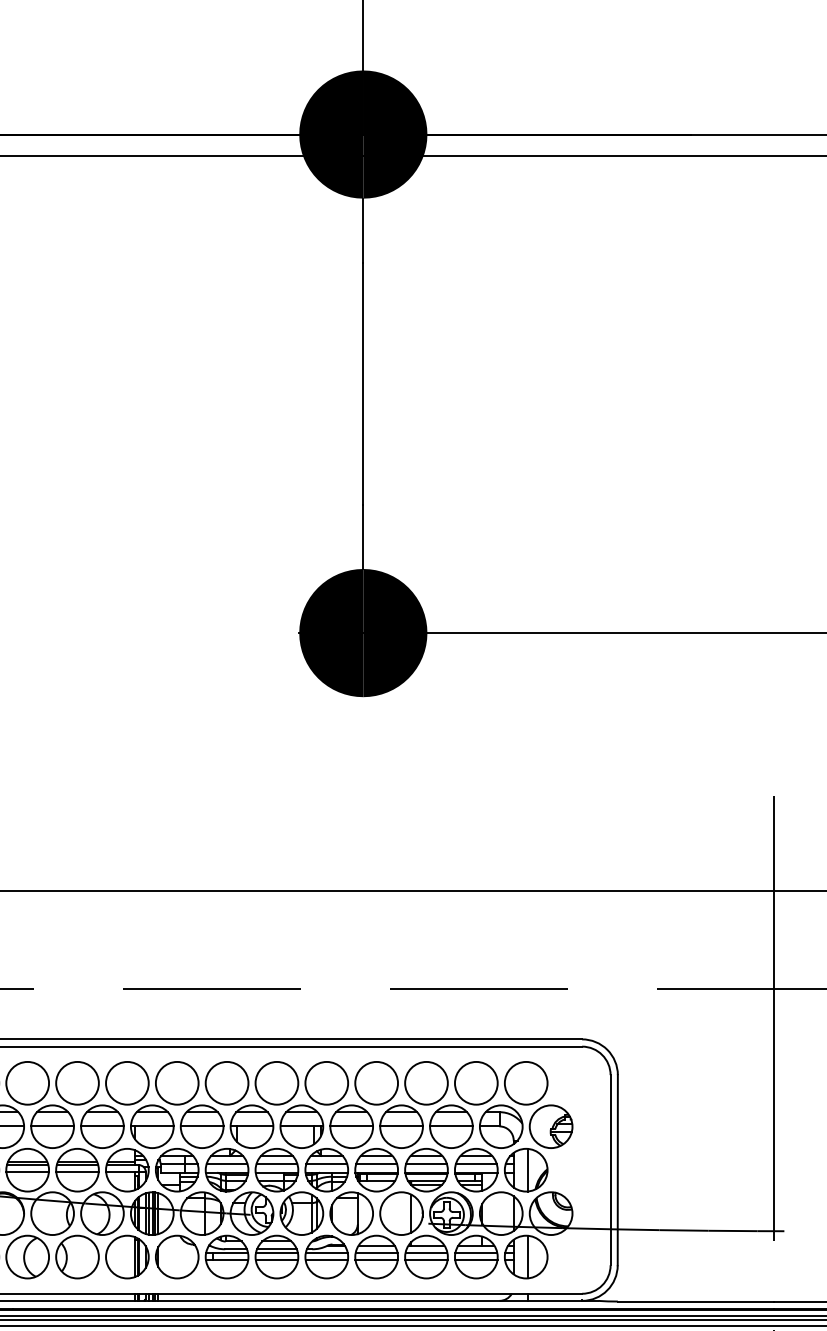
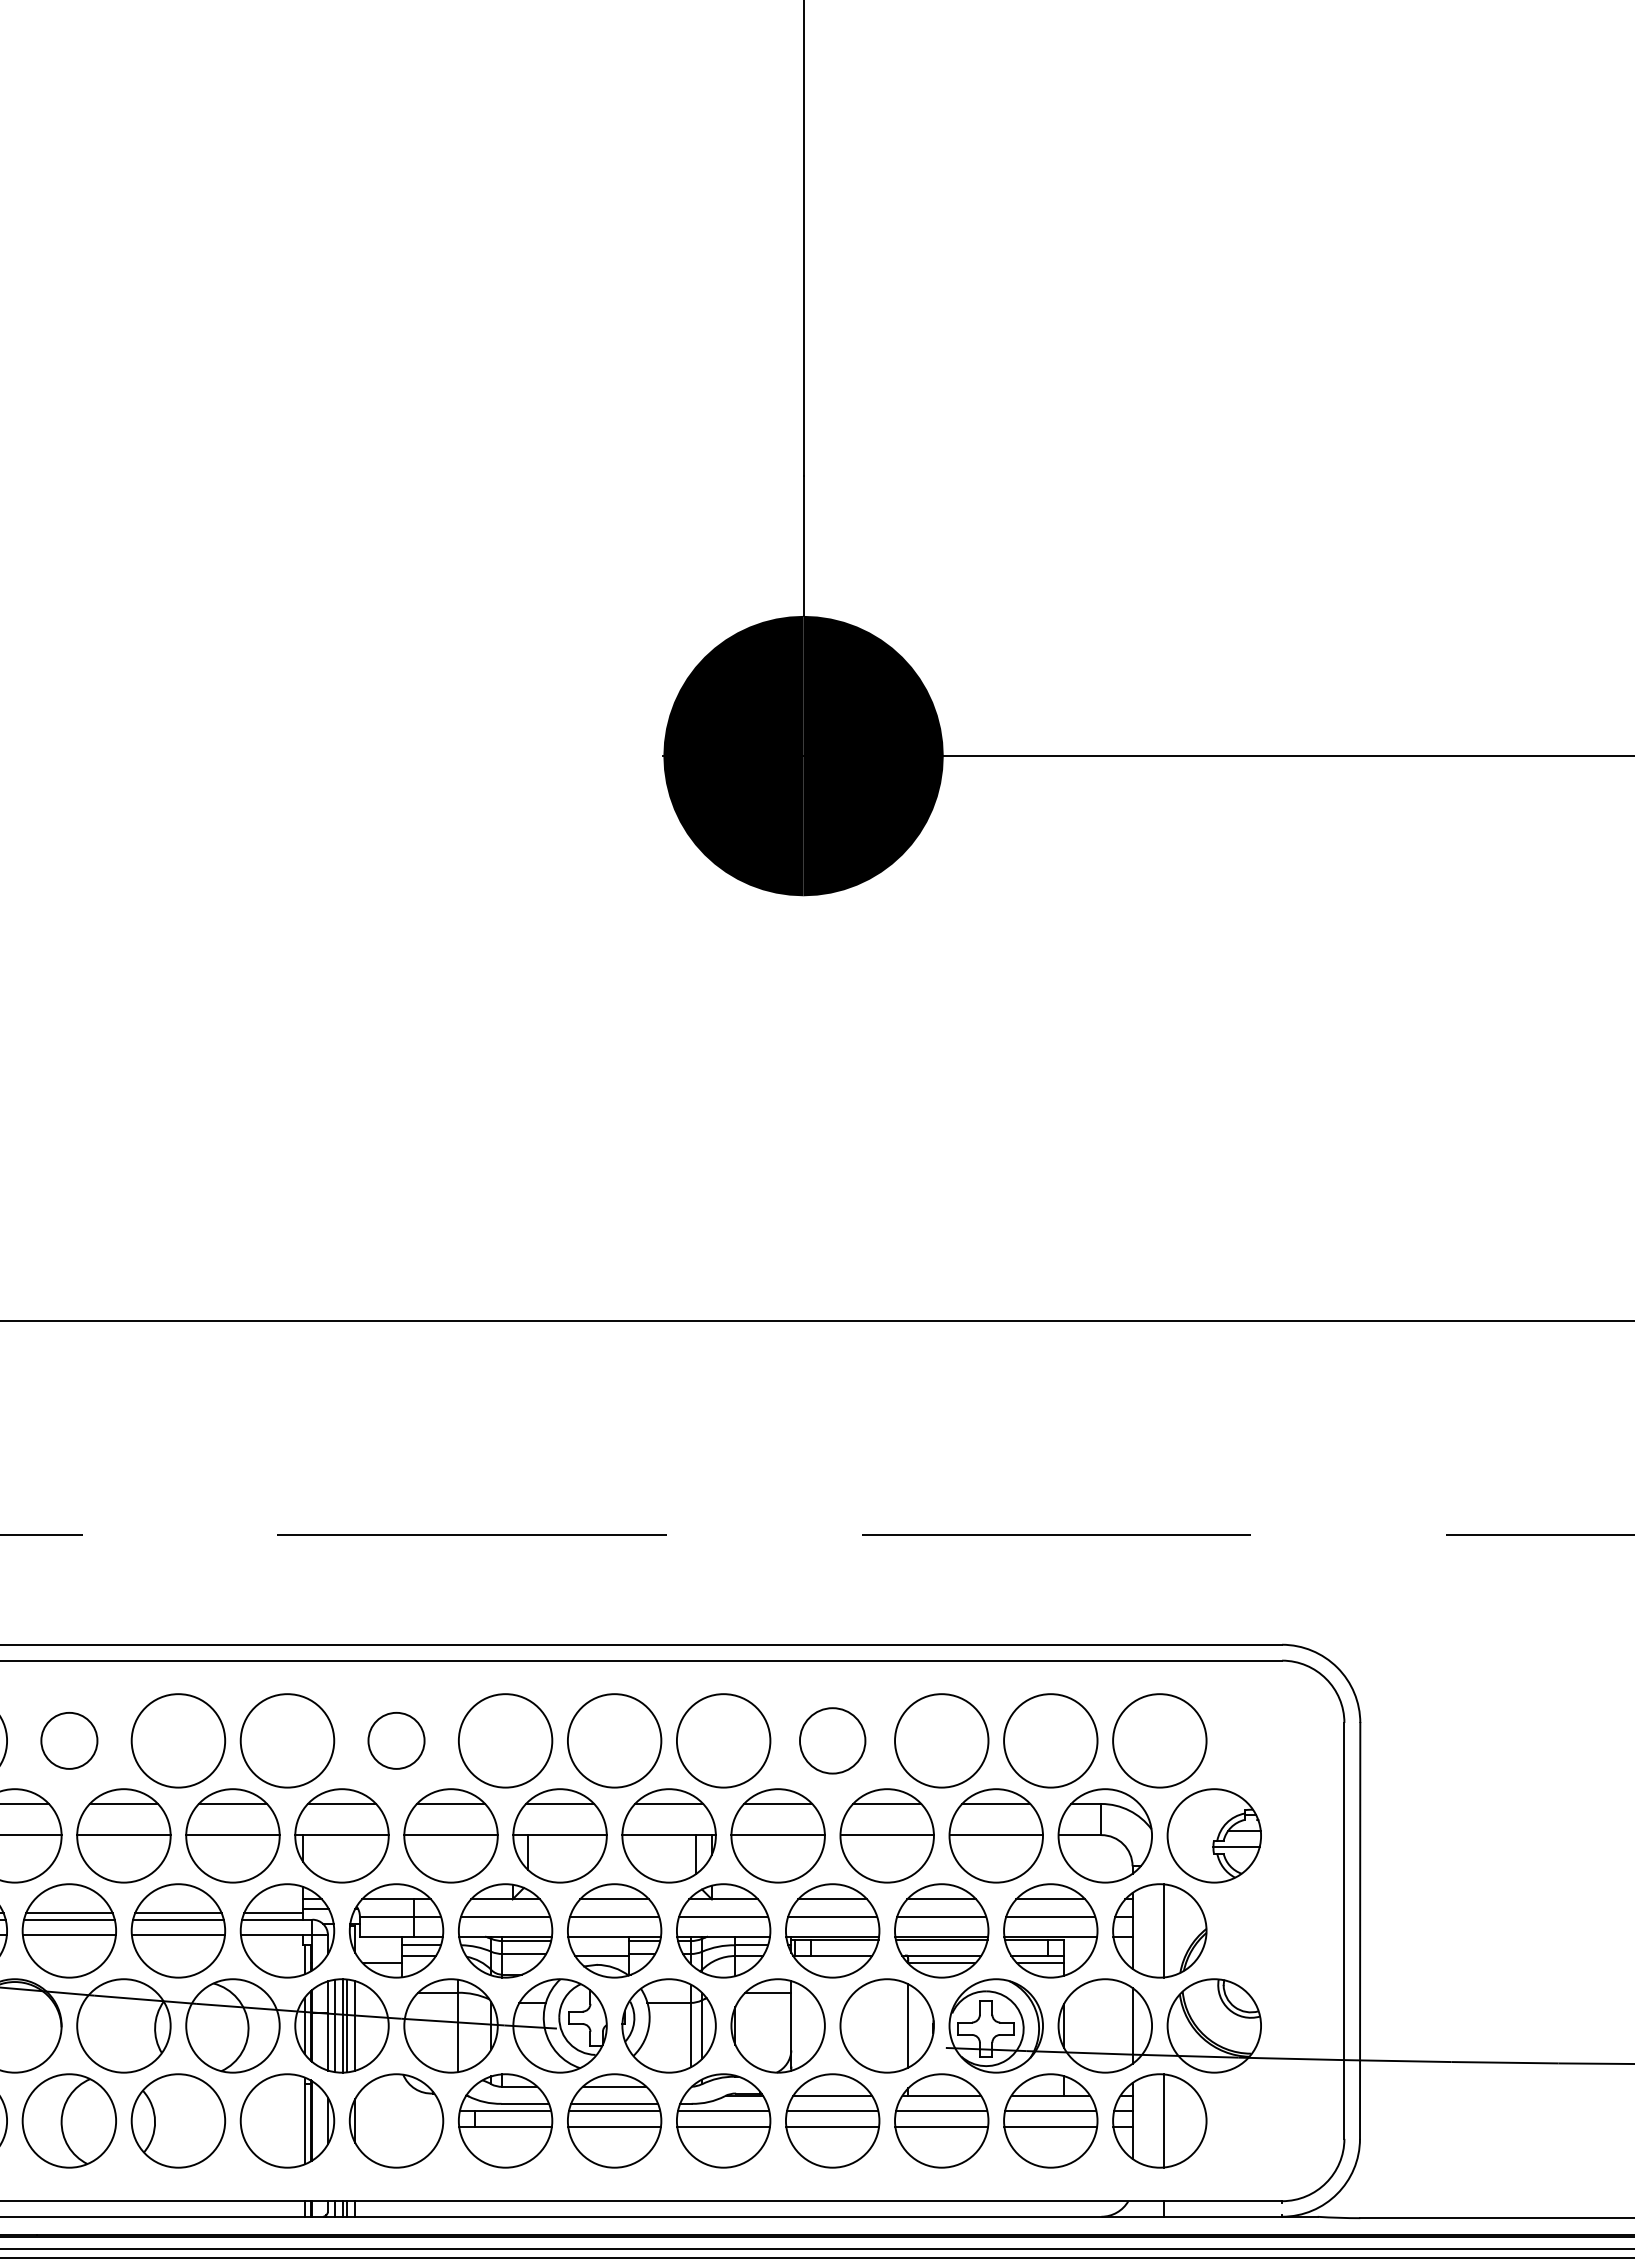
circle: (27, 1082) -> (69, 1739), size x0.6
circle: (176, 1082) -> (394, 1739), size x0.6
circle: (376, 1082) -> (832, 1739), size x0.7

